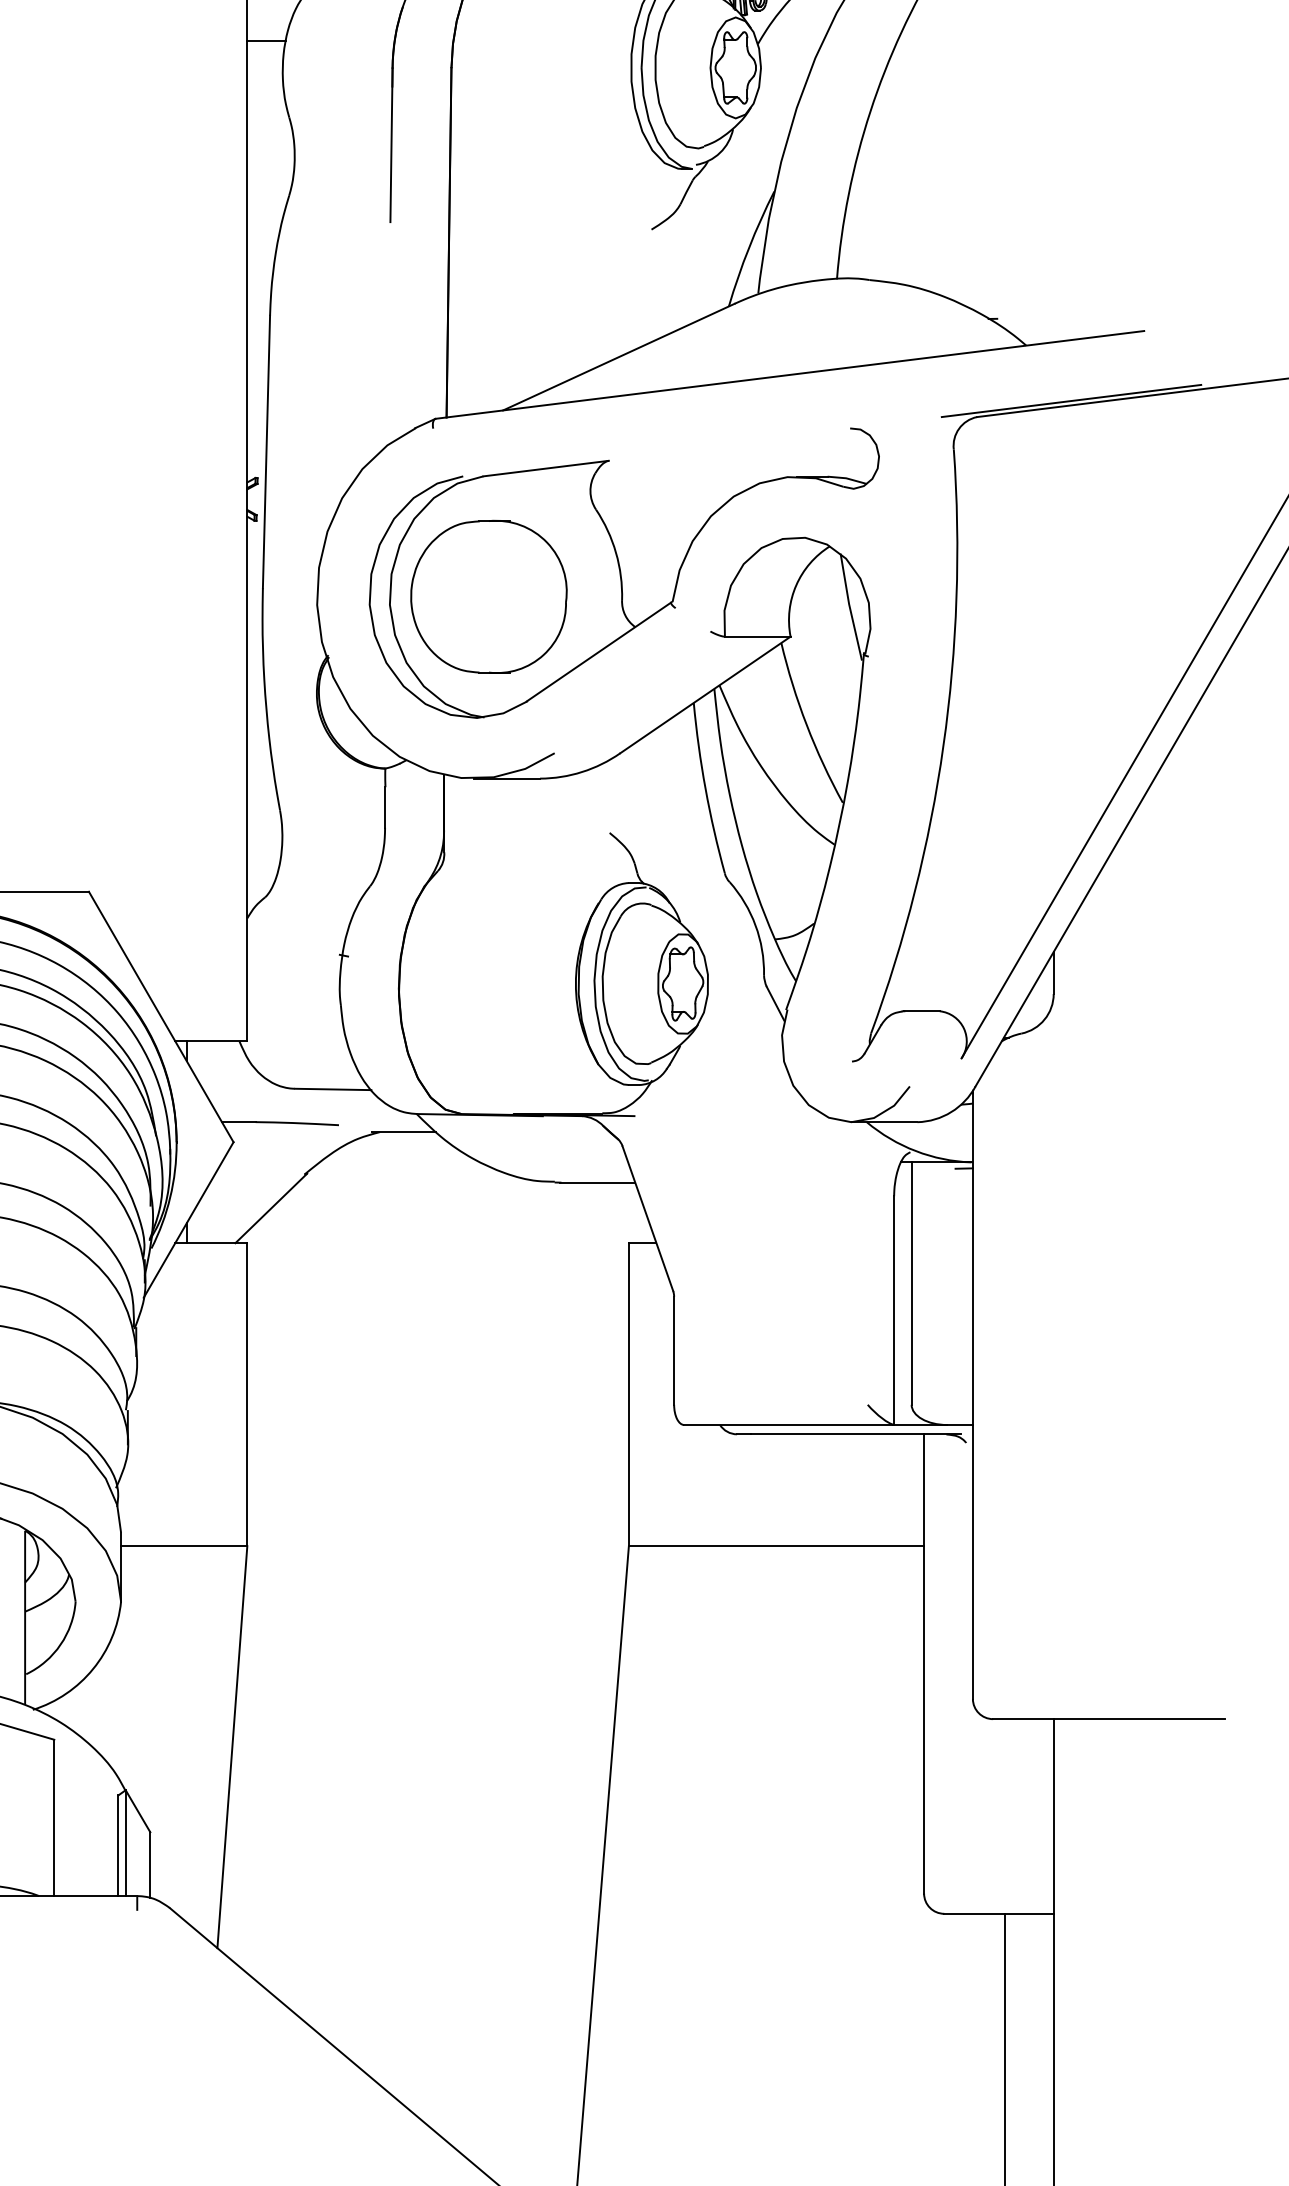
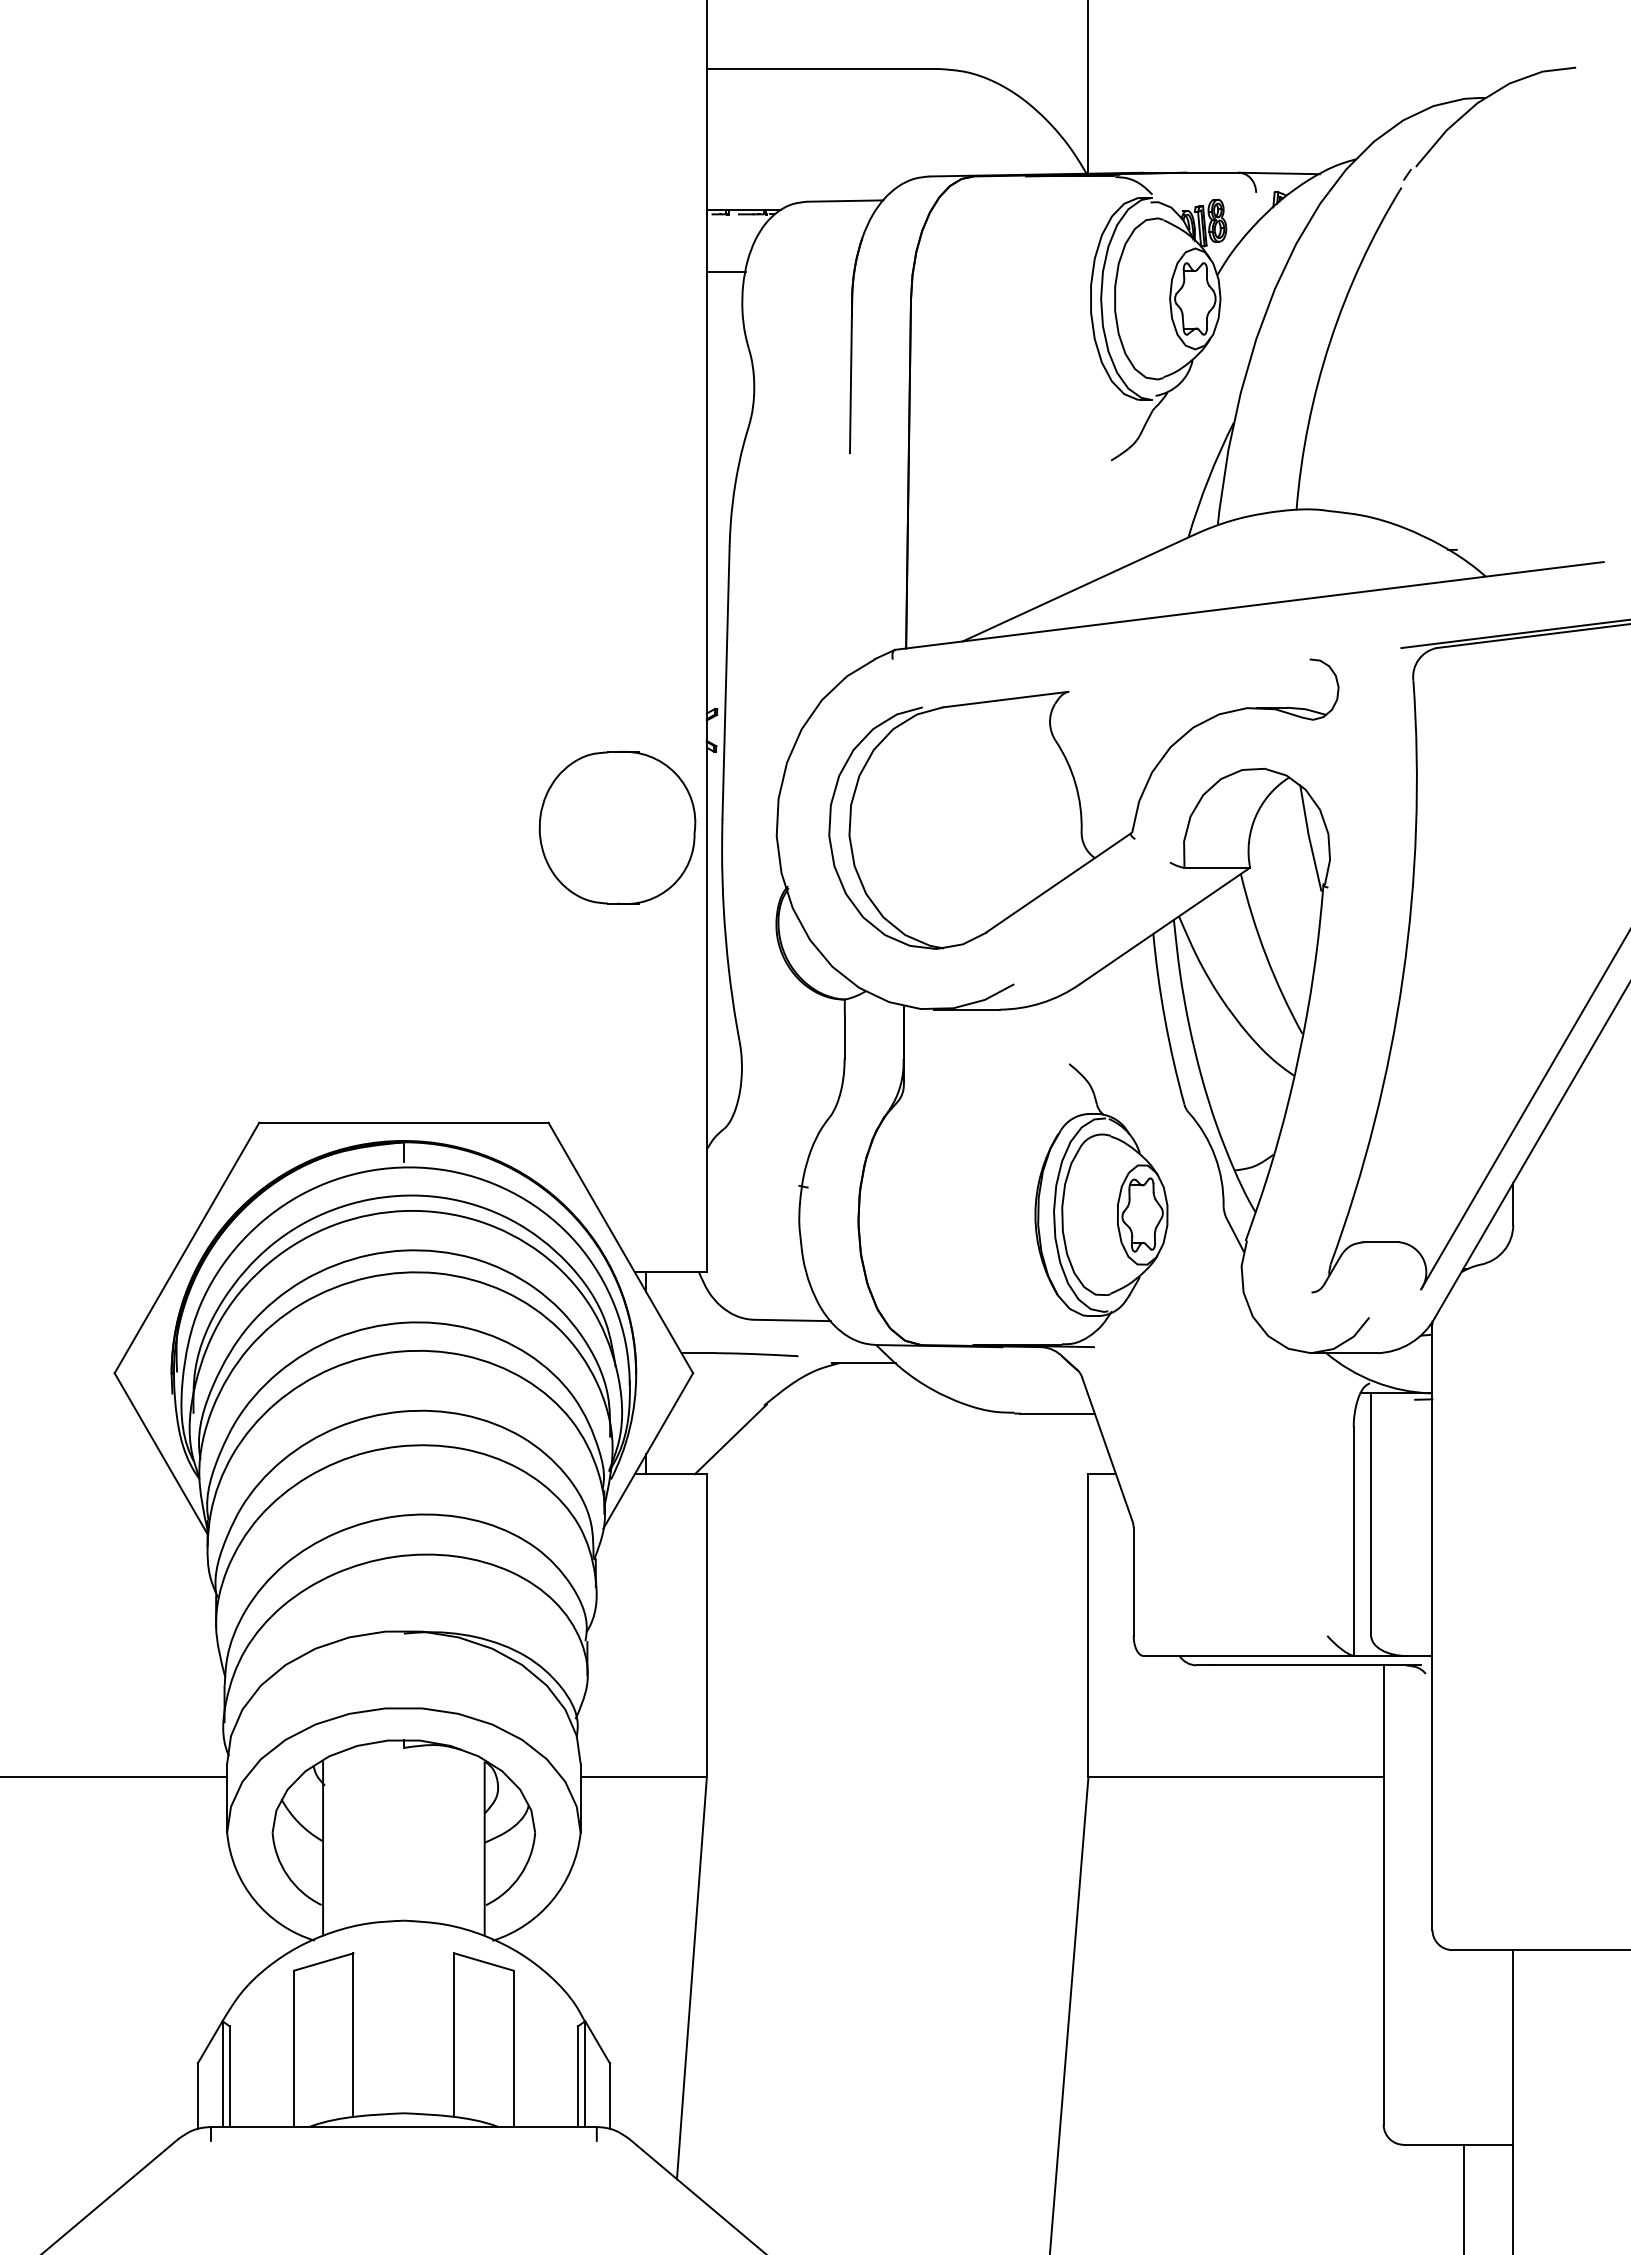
part: (488, 596) -> (617, 827), moved

